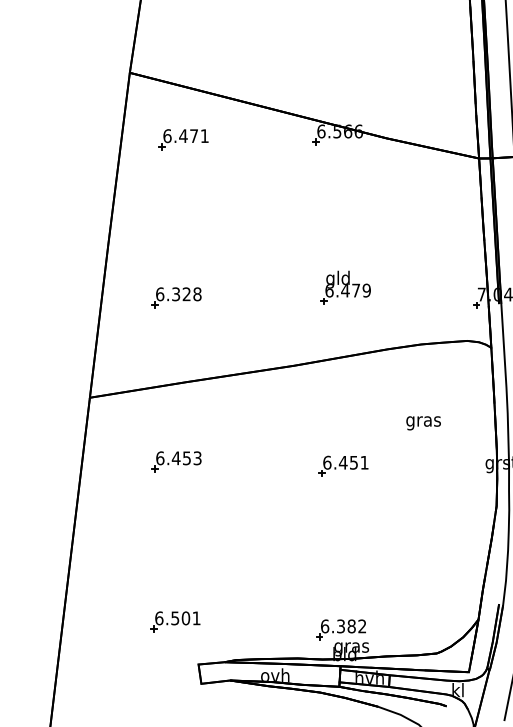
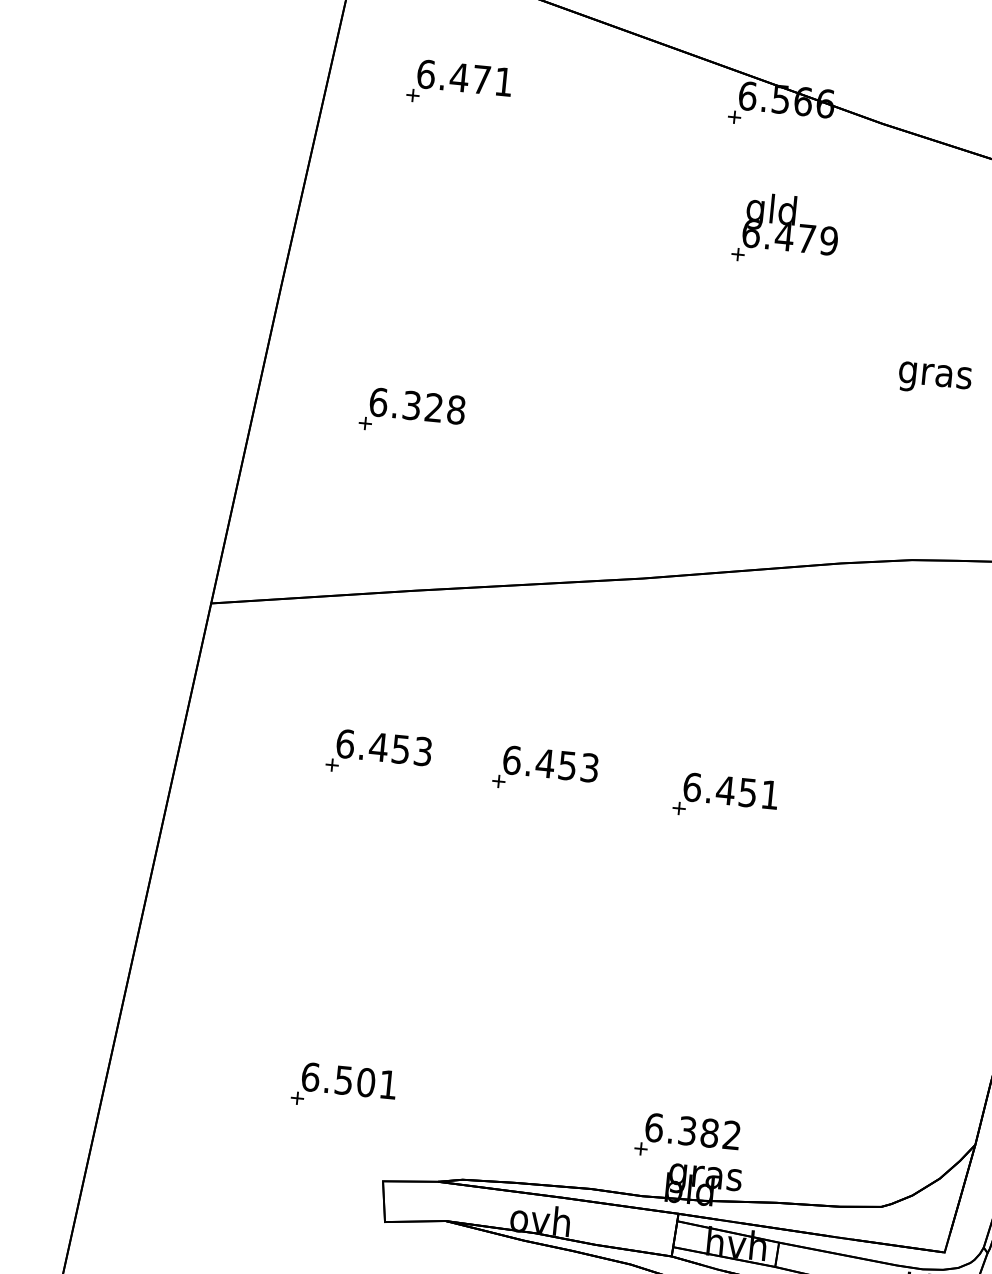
part: (345, 287) -> (785, 230), moved
text: (423, 423) -> (934, 379), moved
part: (256, 461) -> (545, 770), added

